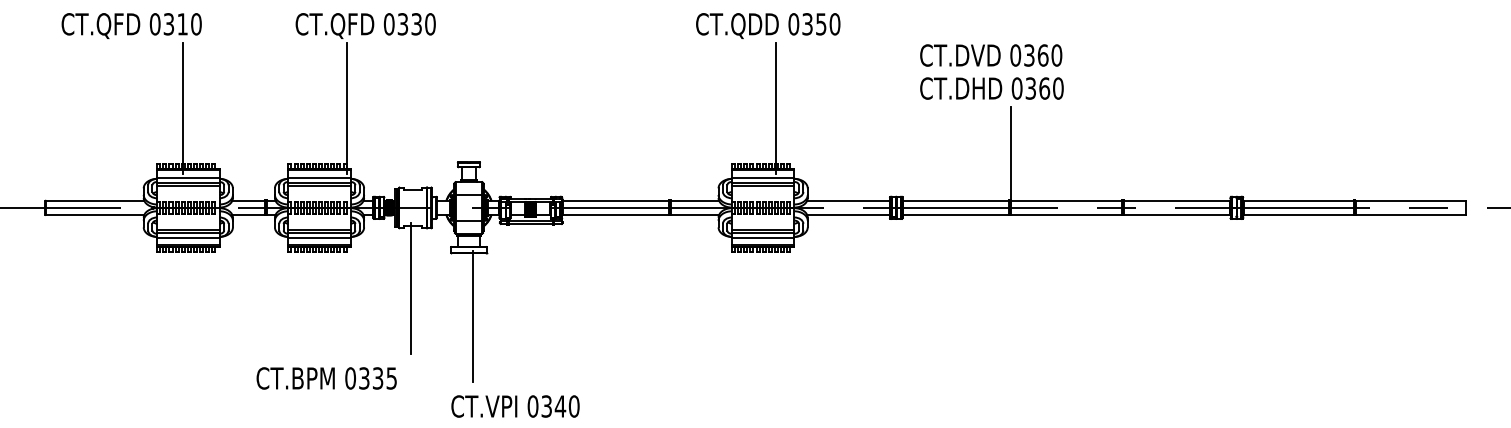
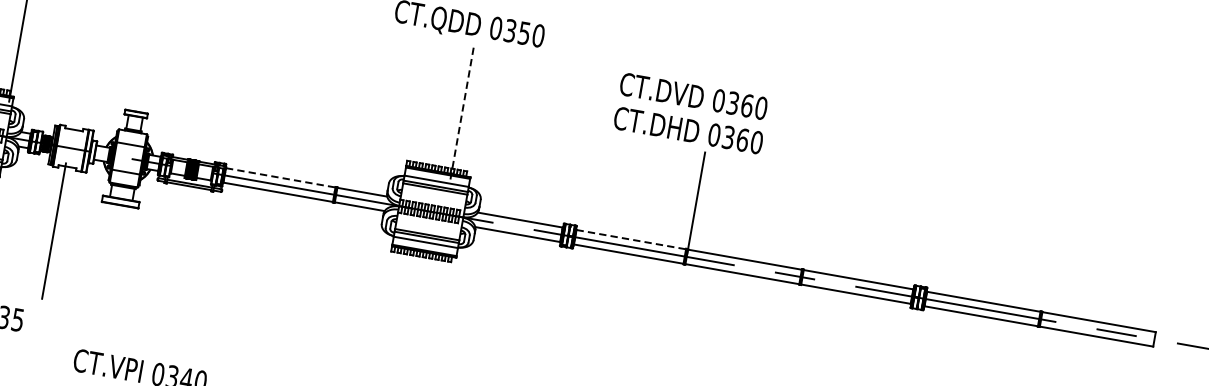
line: (775, 108) -> (462, 111), solid -> dashed
line: (616, 200) -> (281, 177), solid -> dashed
line: (956, 200) -> (631, 239), solid -> dashed
line: (472, 316) -> (112, 270), removed

